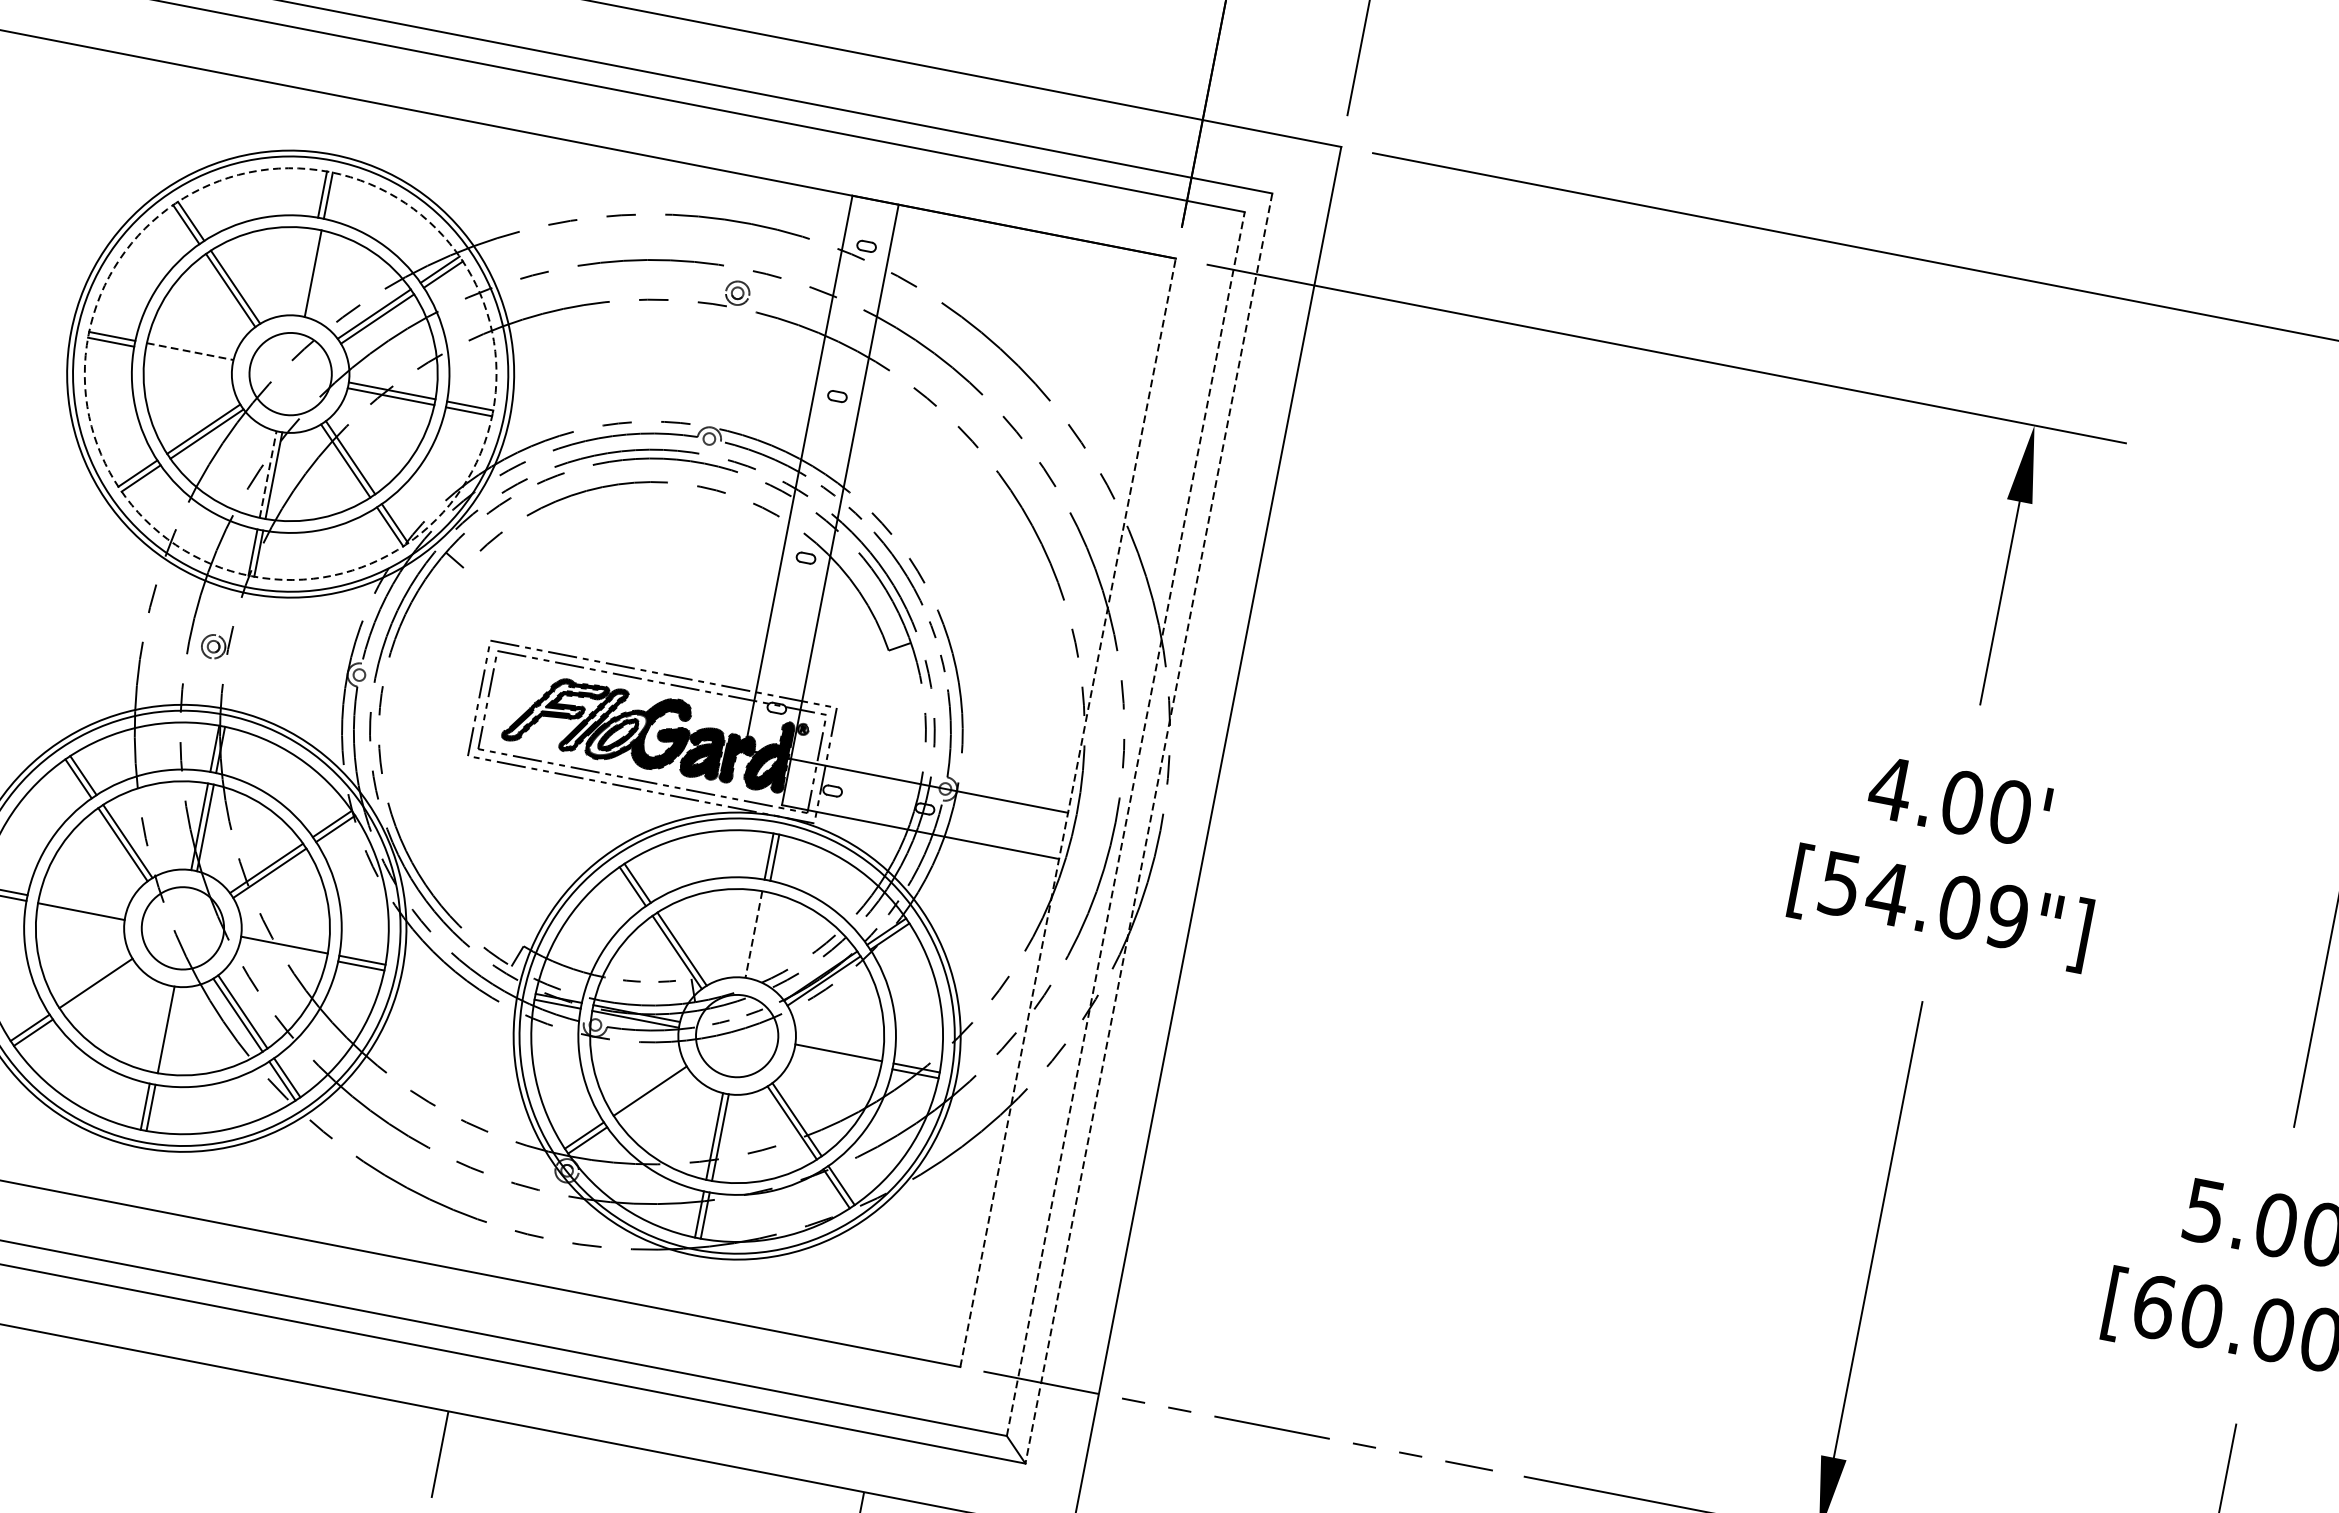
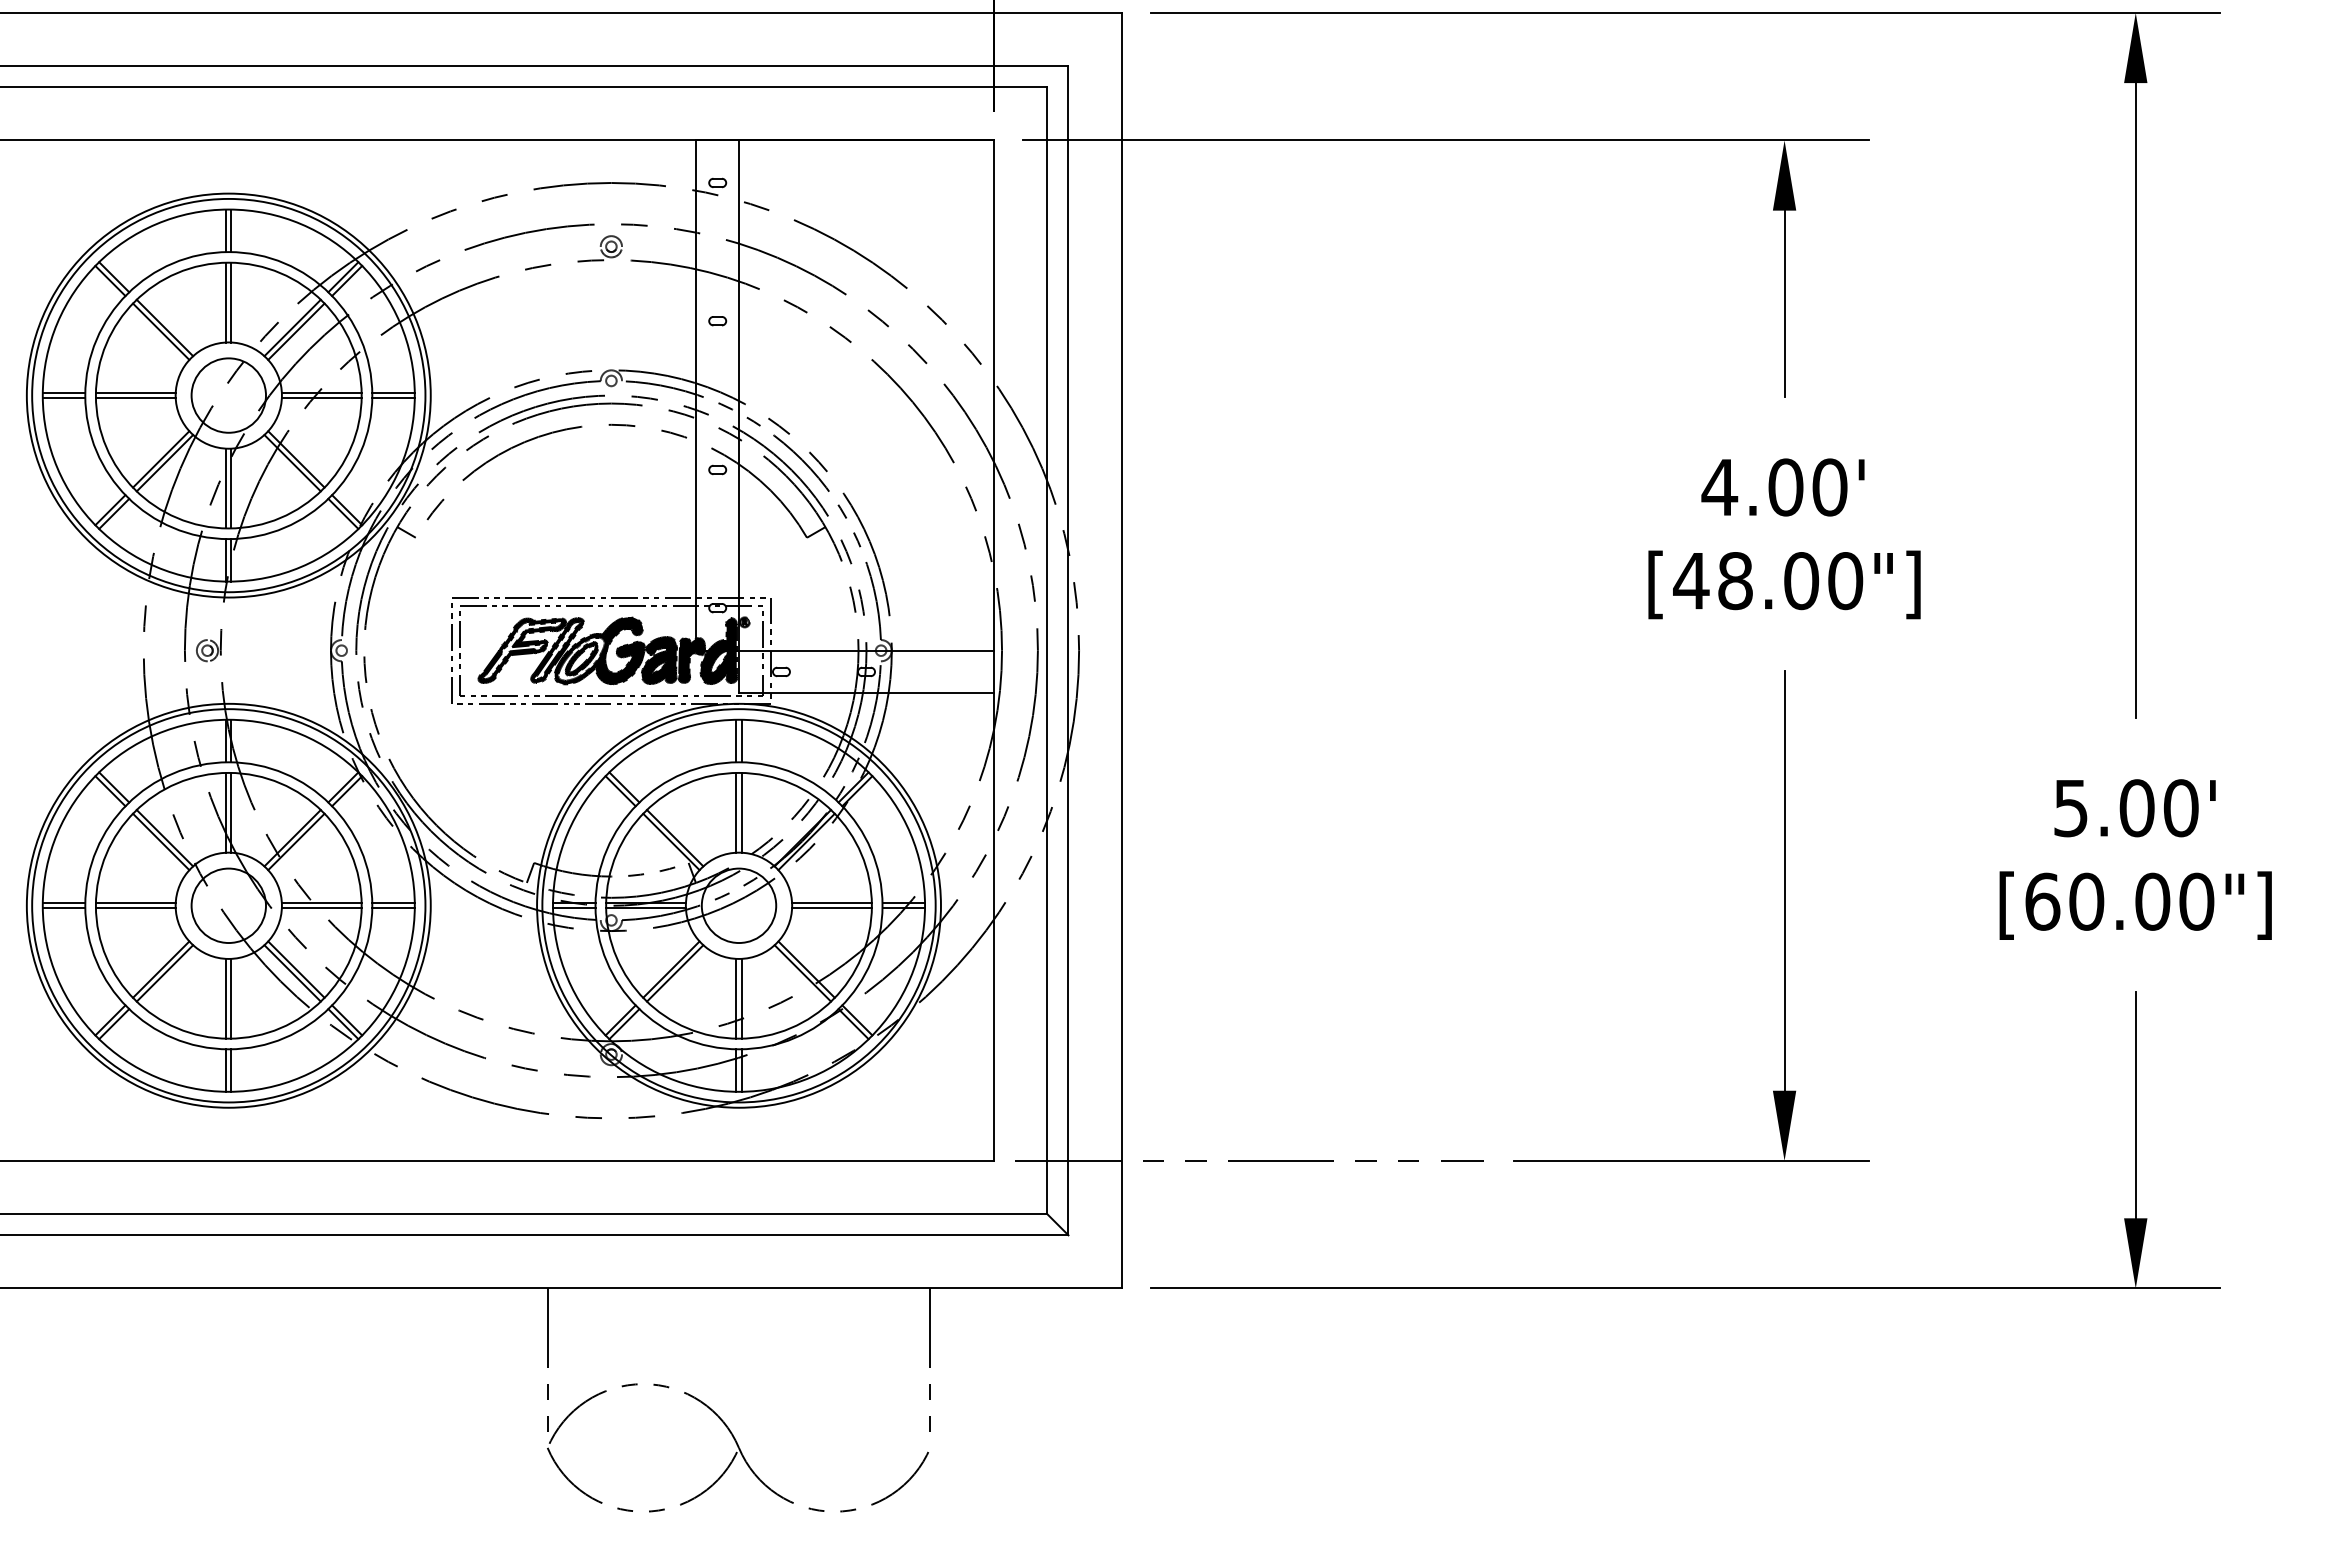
line: (307, 272) -> (226, 302), added
line: (189, 351) -> (135, 392), dashed -> solid
line: (188, 357) -> (135, 398), added
circle: (290, 373) -> (228, 395), dashed -> solid
line: (268, 474) -> (226, 488), dashed -> solid
line: (1068, 812) -> (994, 650), dashed -> solid
line: (1126, 823) -> (1047, 650), dashed -> solid
line: (1148, 828) -> (1068, 650), dashed -> solid
text: (1923, 901) -> (1768, 581), [54.09"] -> [48.00"]
line: (82, 906) -> (135, 903), added
line: (754, 934) -> (736, 812), dashed -> solid
line: (759, 935) -> (741, 812), added
line: (283, 950) -> (321, 908), added
line: (98, 988) -> (164, 973), added
line: (160, 1028) -> (226, 998), added
line: (837, 1058) -> (831, 908), added
line: (652, 1096) -> (674, 973), added

